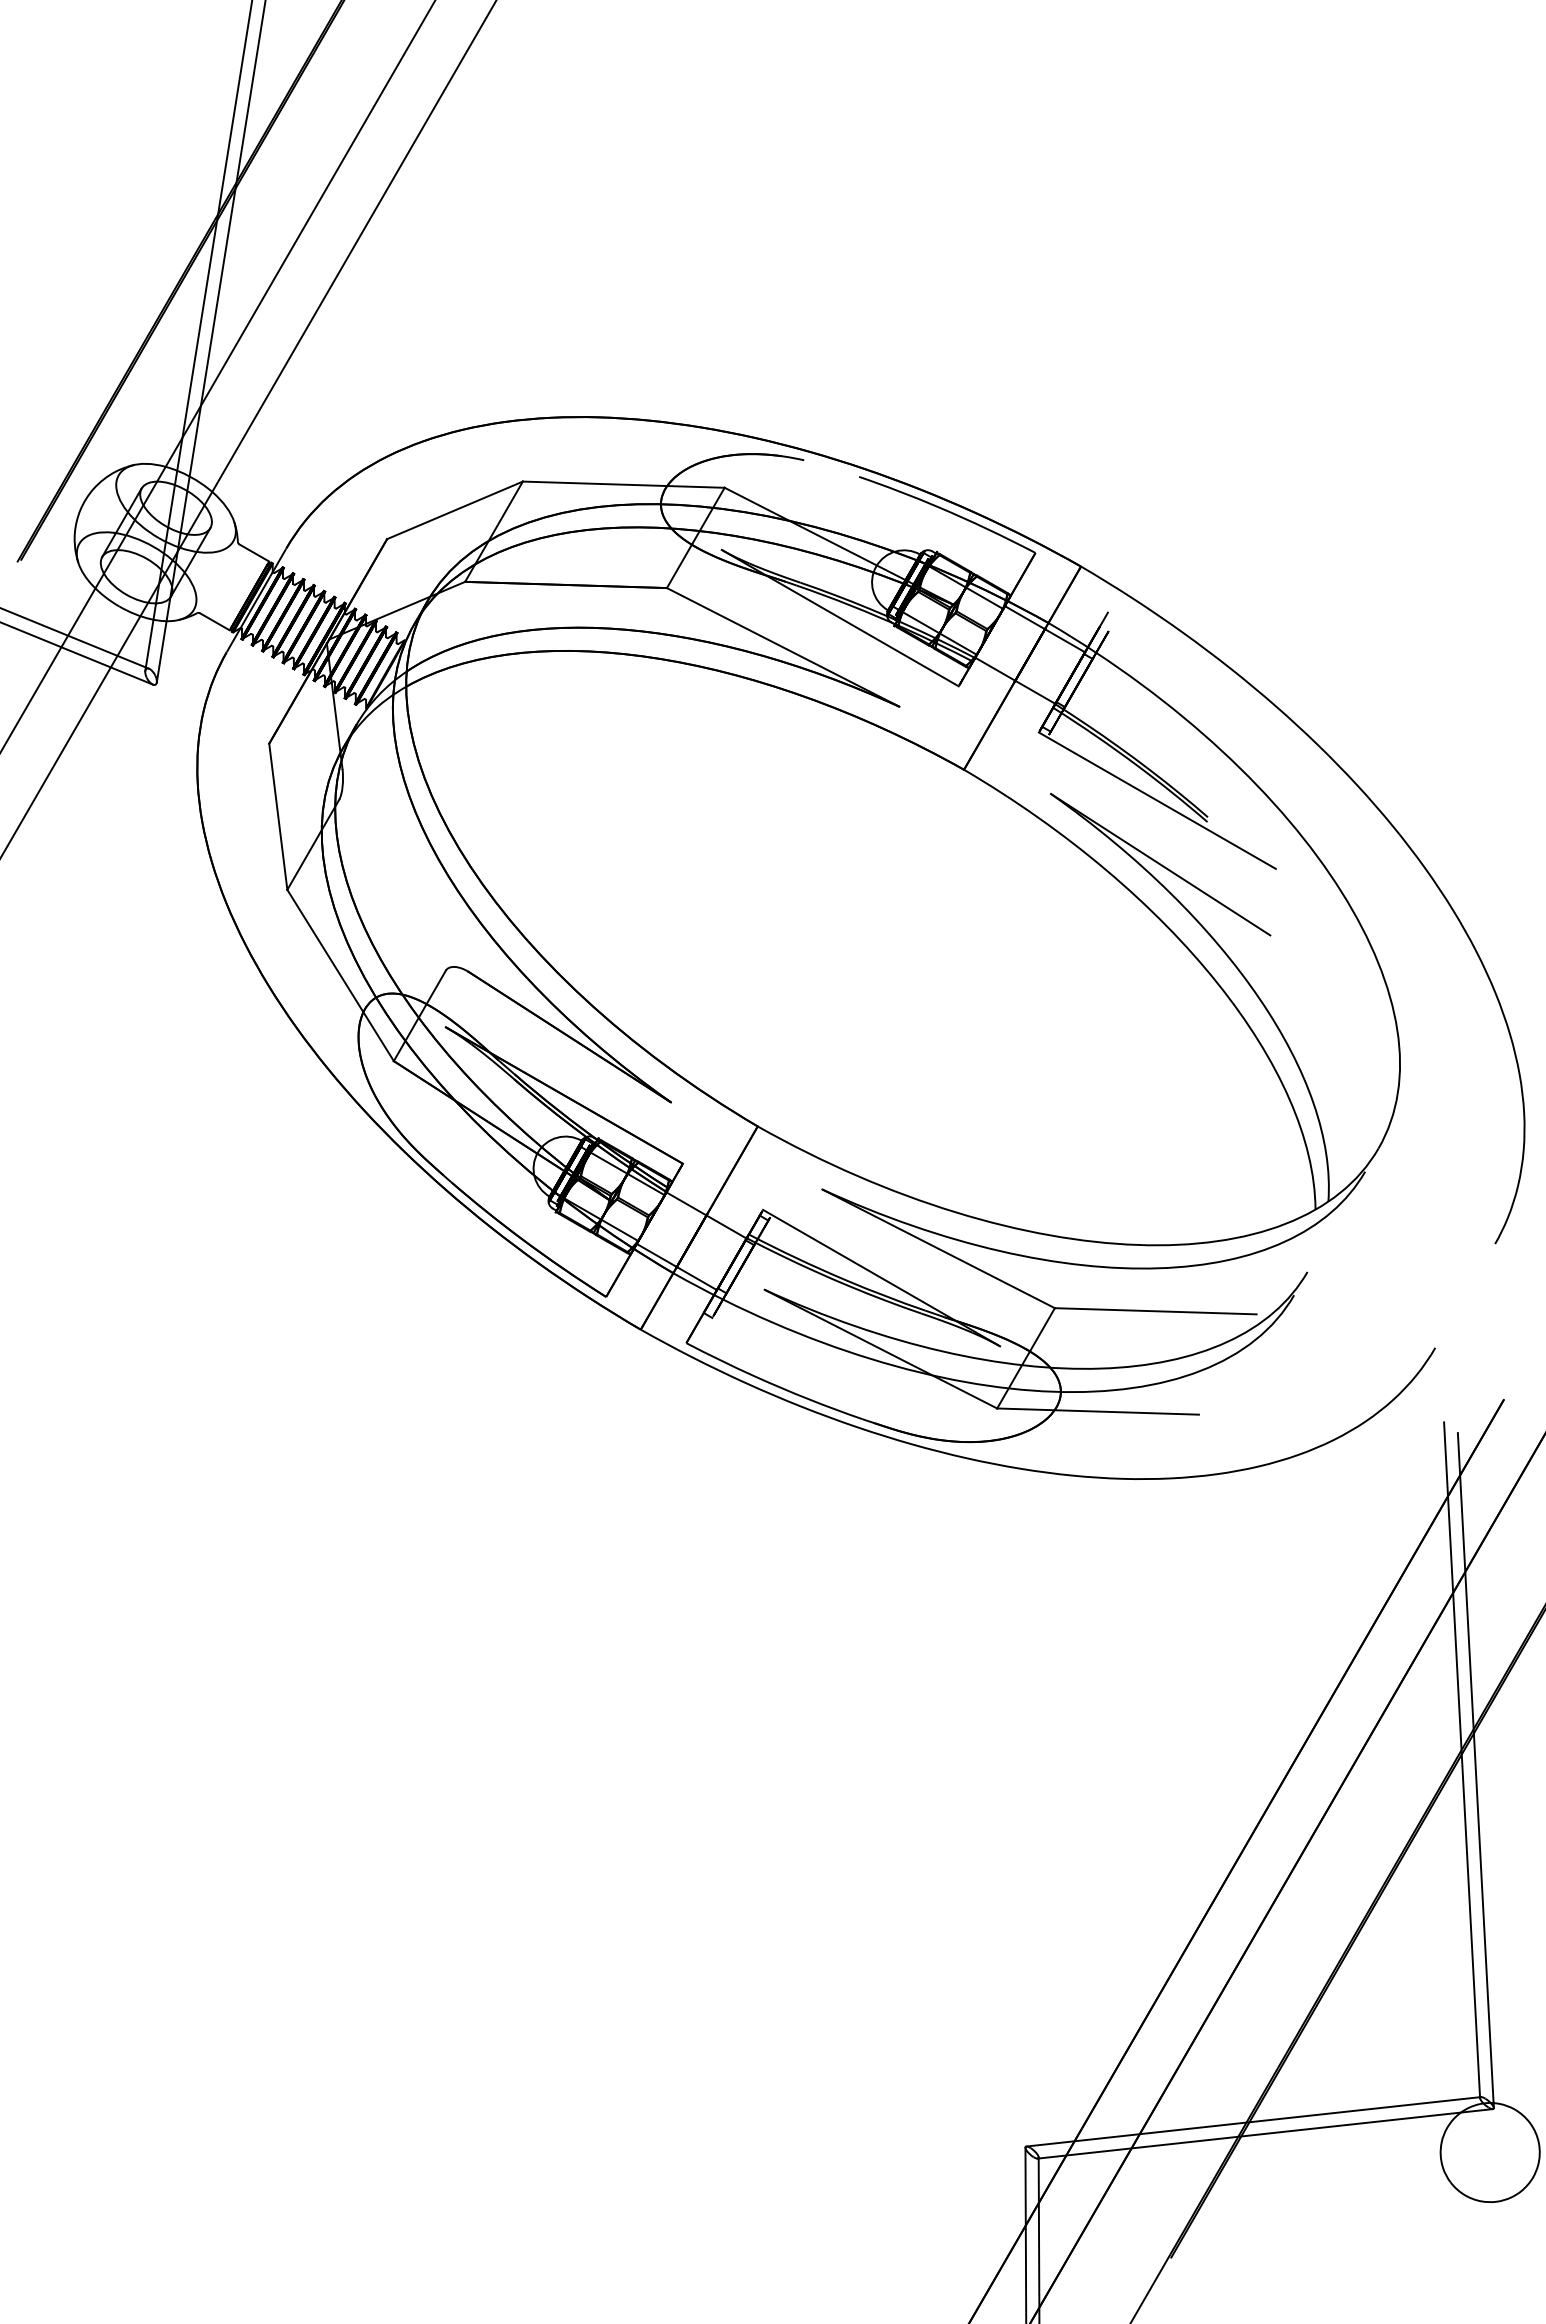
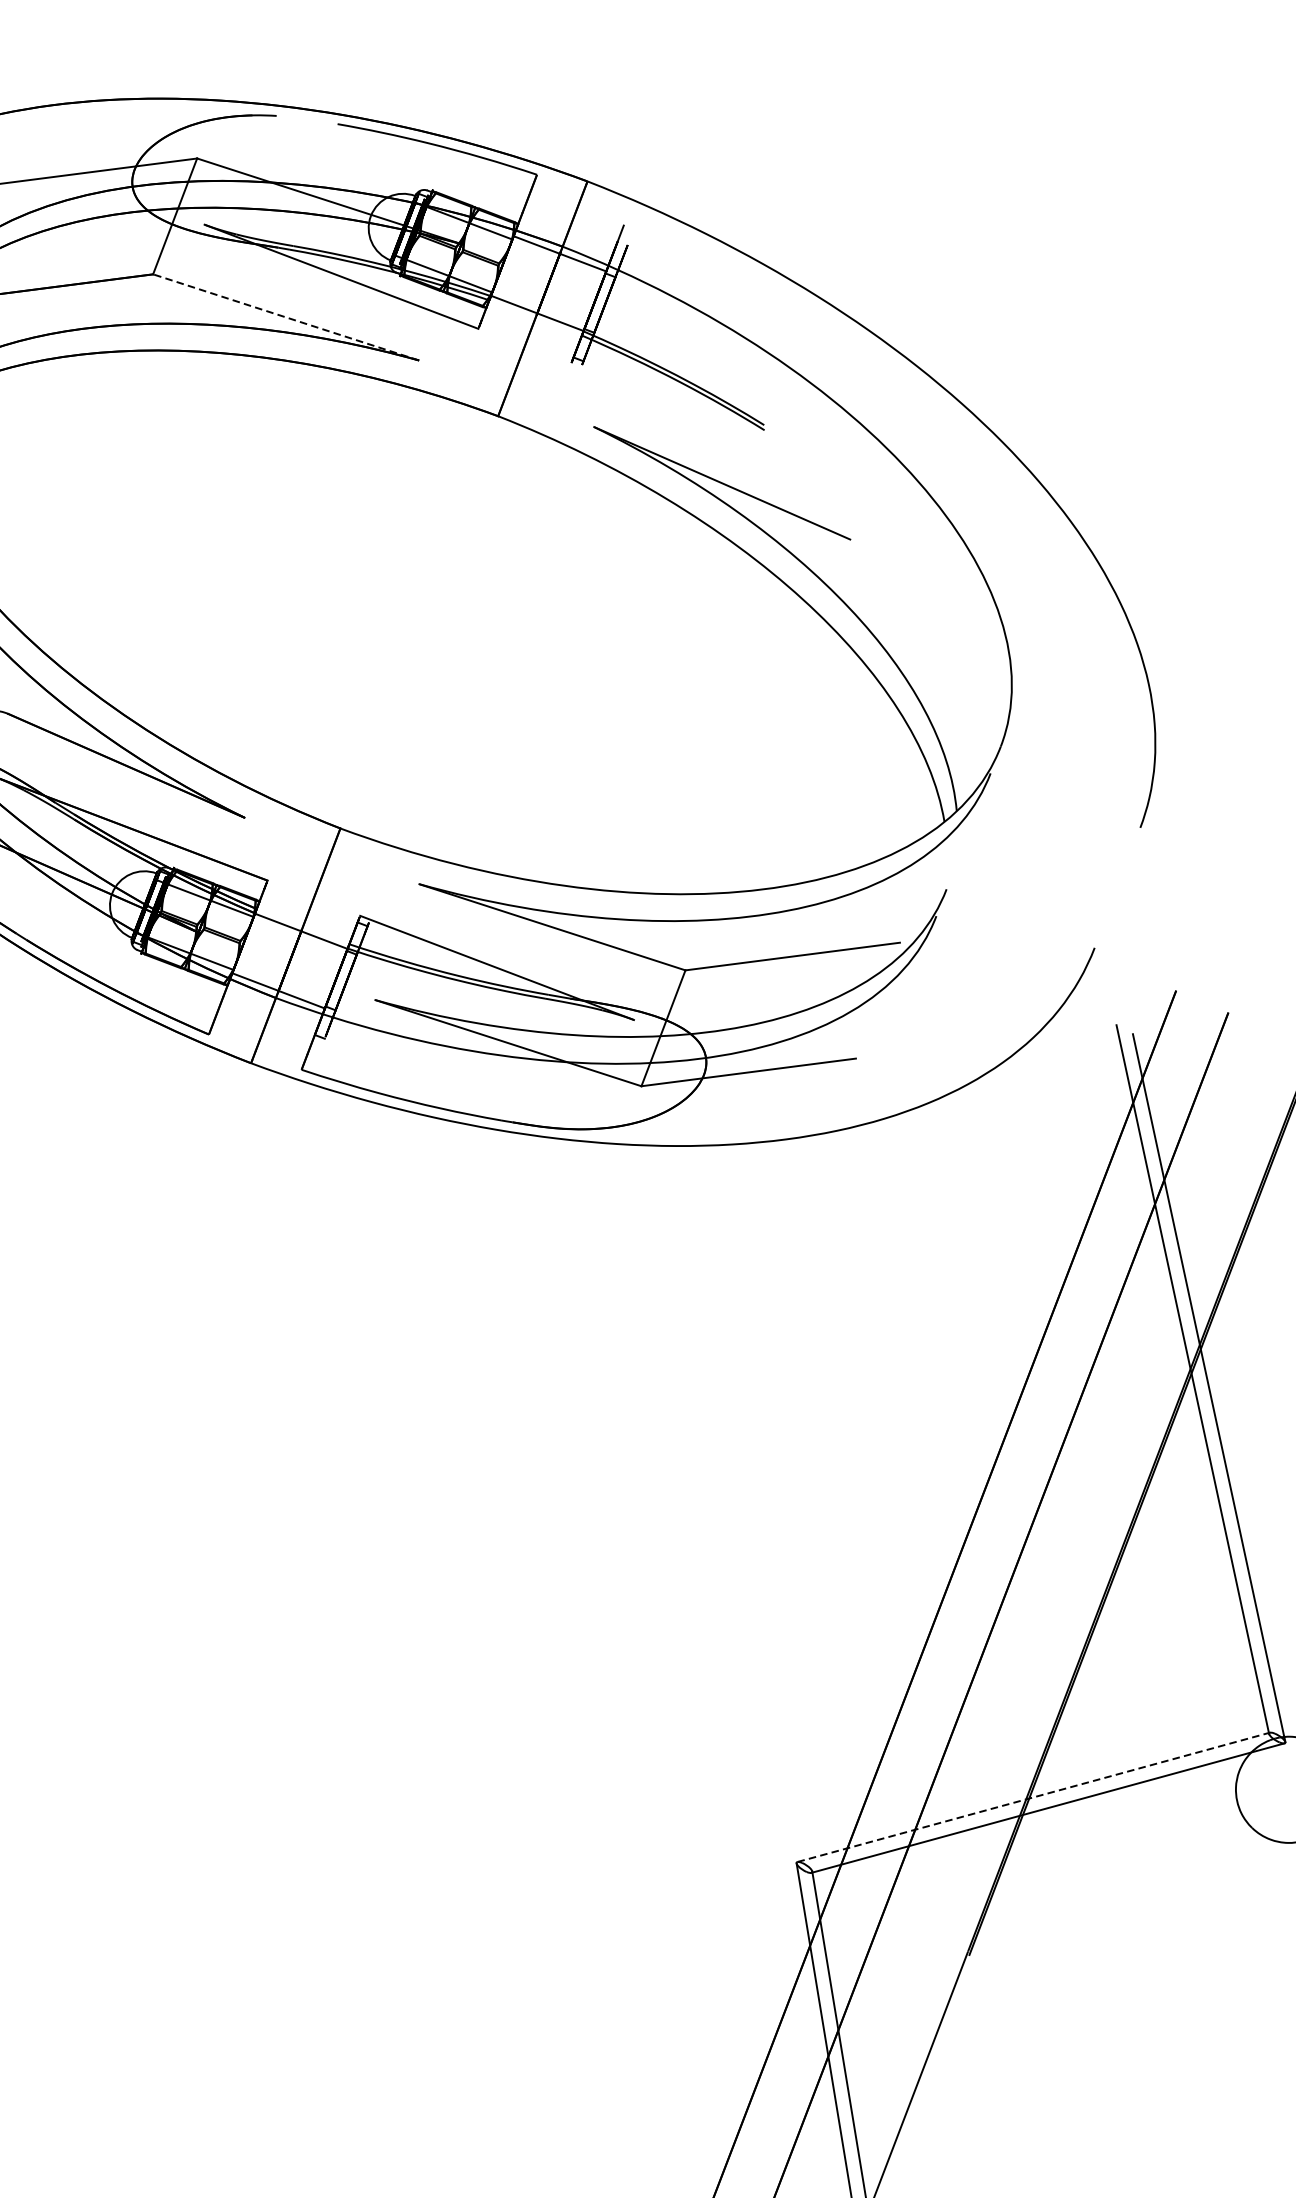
line: (783, 647) -> (286, 317), solid -> dashed
line: (1156, 800) -> (706, 416), removed
line: (1253, 2121) -> (1033, 1797), solid -> dashed

